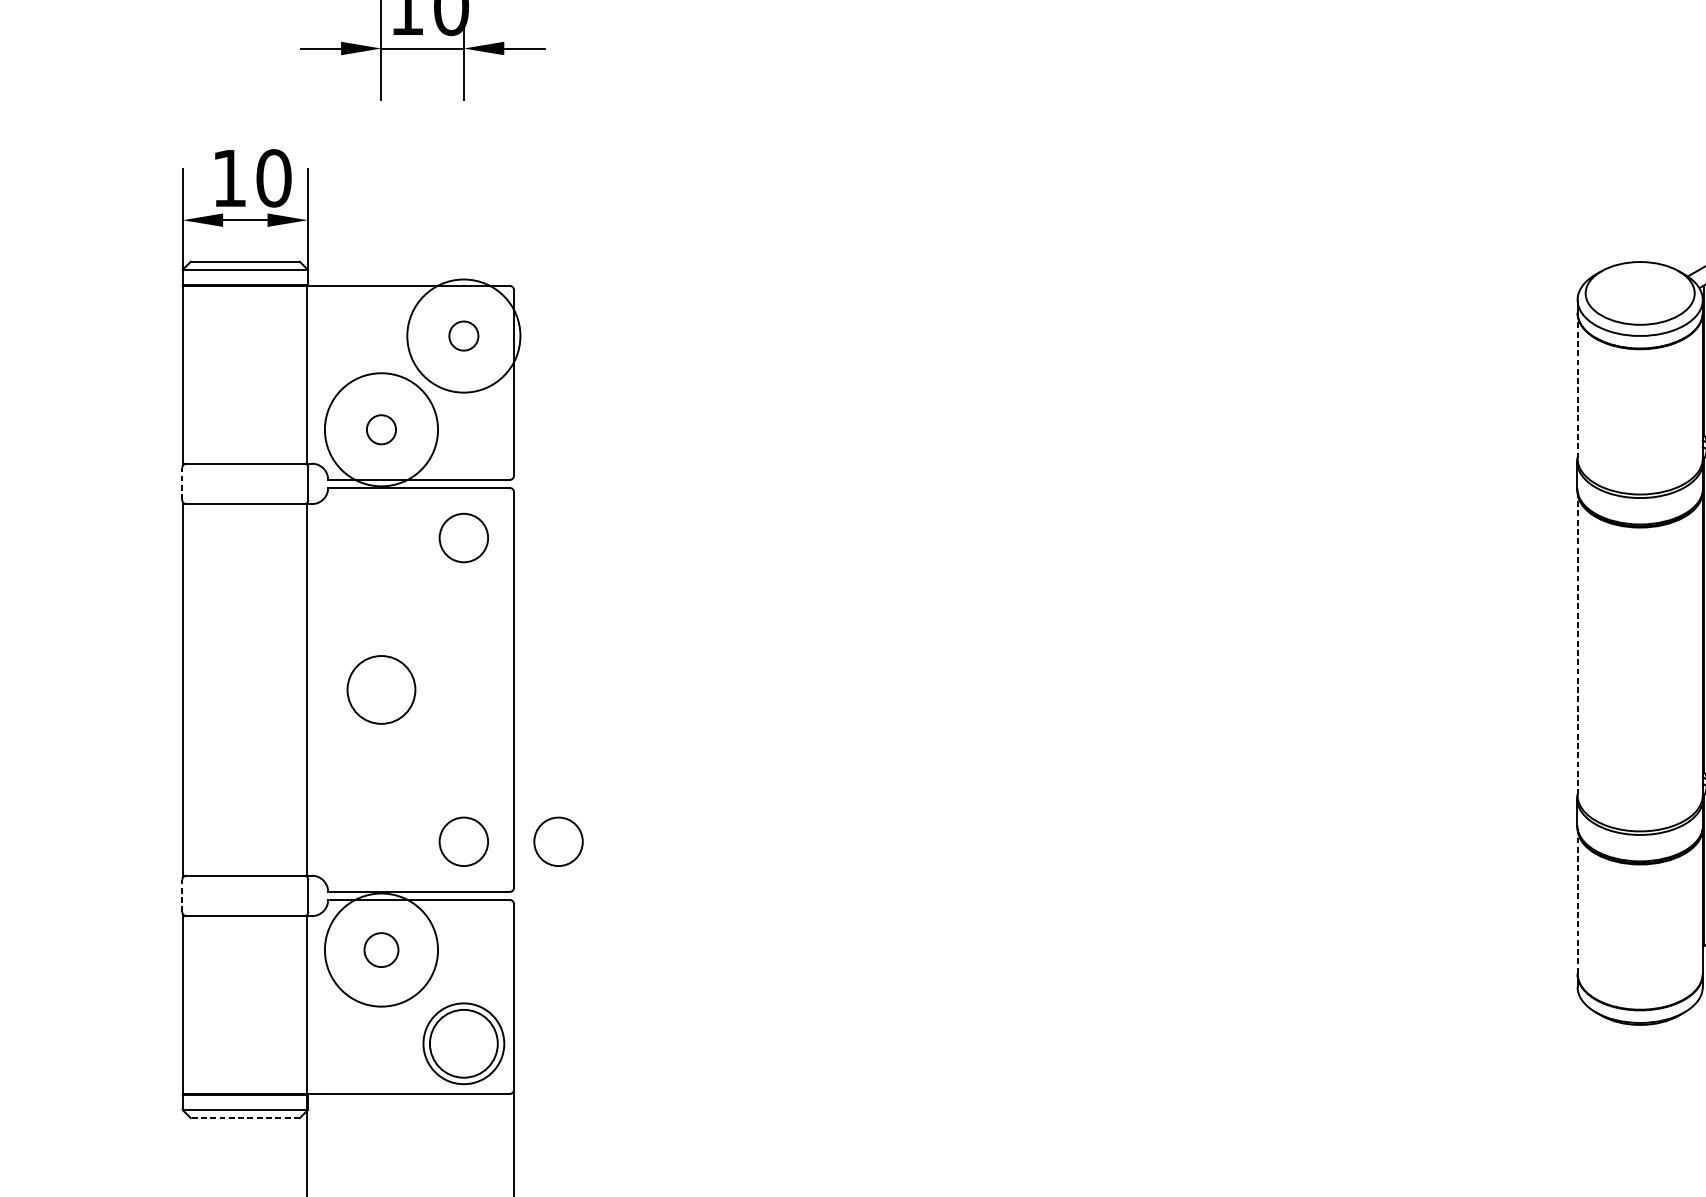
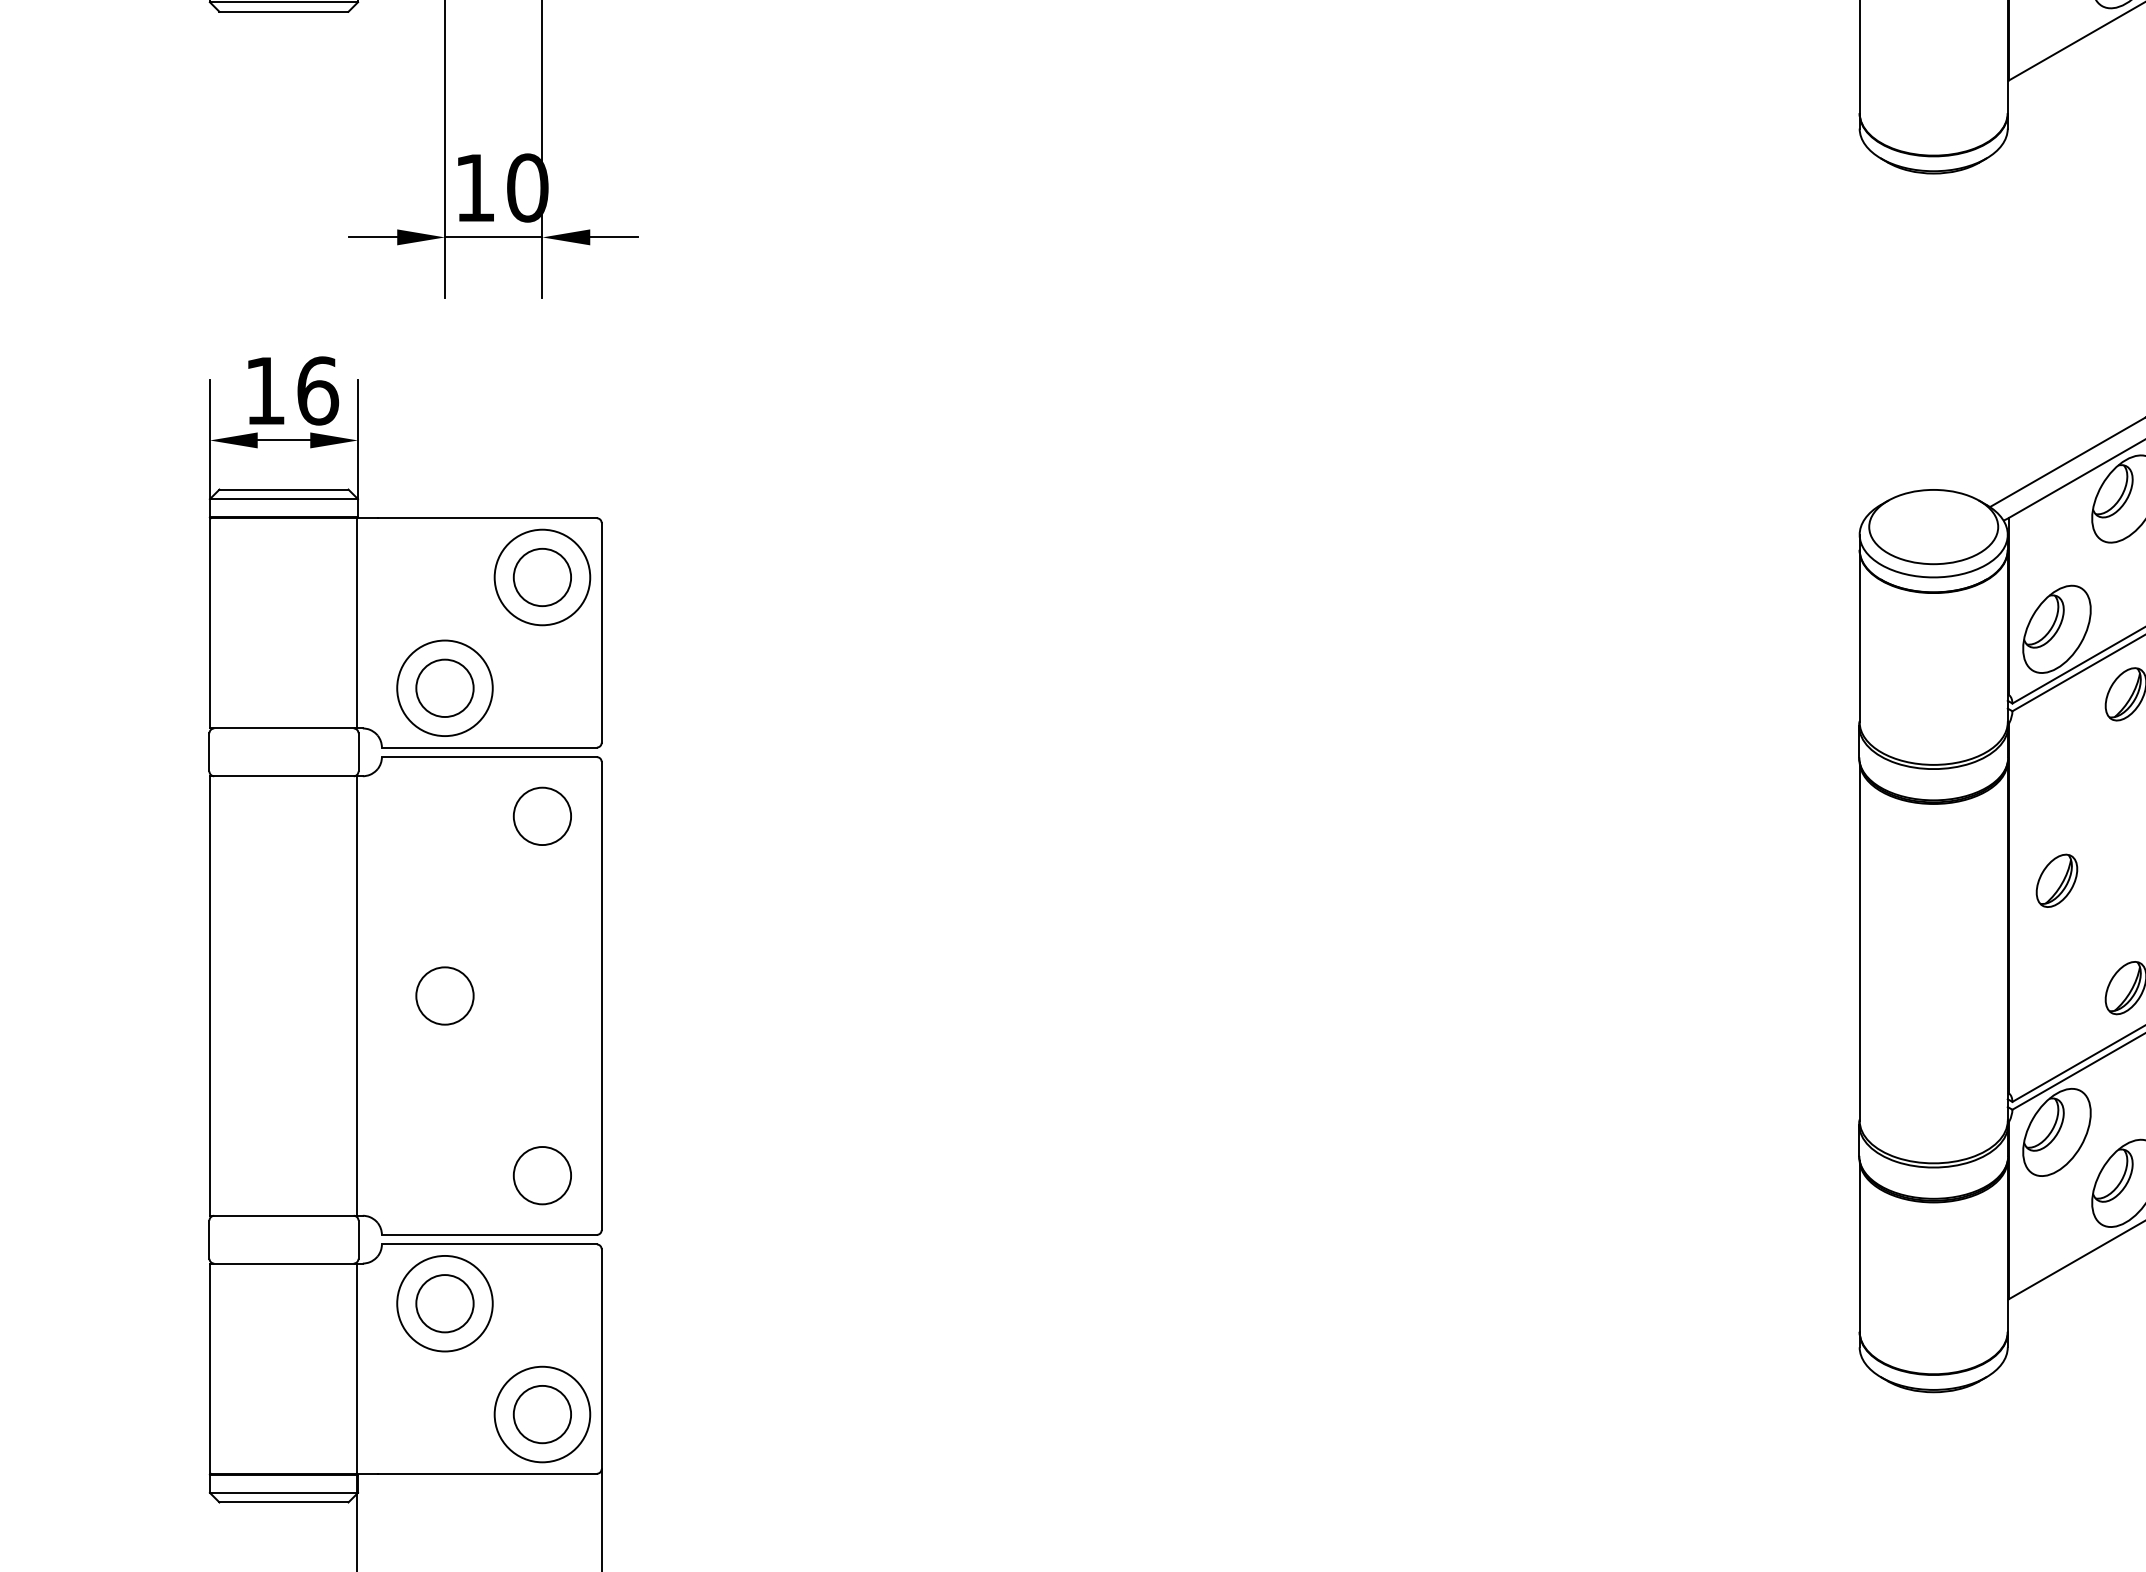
text: (274, 177) -> (318, 390), 10 -> 16
circle: (463, 336) -> (542, 577), size x0.71
circle: (463, 336) -> (542, 577), size x1.67
line: (1577, 385) -> (1859, 636), dashed -> solid
circle: (381, 429) -> (444, 688), size x0.71
circle: (381, 429) -> (444, 688), size x1.67
line: (182, 483) -> (209, 751), dashed -> solid
line: (1577, 643) -> (1859, 941), dashed -> solid
circle: (381, 689) -> (444, 995), size x0.71
circle: (557, 841) -> (653, 1175), removed
line: (182, 895) -> (209, 1239), dashed -> solid
line: (1577, 900) -> (1859, 1245), dashed -> solid
circle: (381, 949) -> (444, 1303), size x0.71
circle: (381, 949) -> (444, 1303), size x1.43
circle: (463, 1043) -> (542, 1414), size x0.71
line: (244, 1118) -> (283, 1502), dashed -> solid

